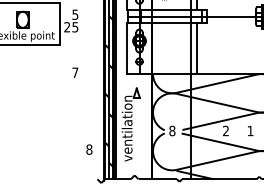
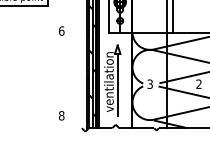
text: (75, 72) -> (61, 30), 7 -> 6
text: (172, 130) -> (150, 83), 8 -> 3
line: (136, 131) -> (117, 84), added
text: (89, 149) -> (61, 115), moved

